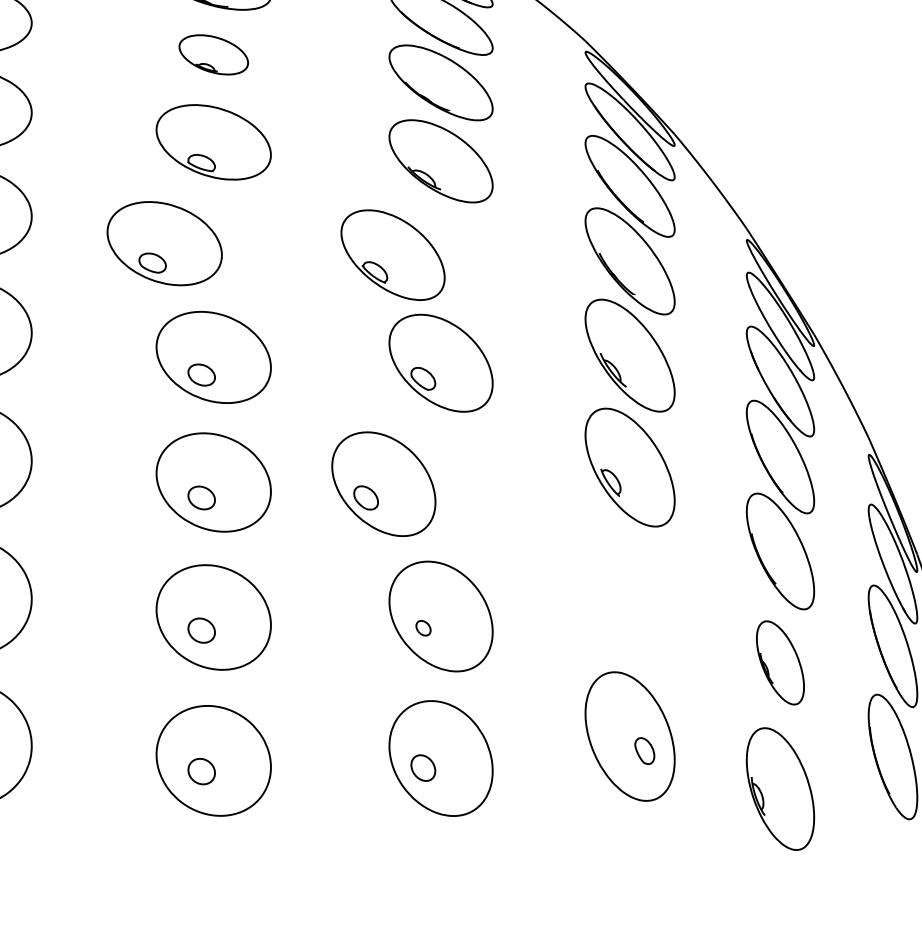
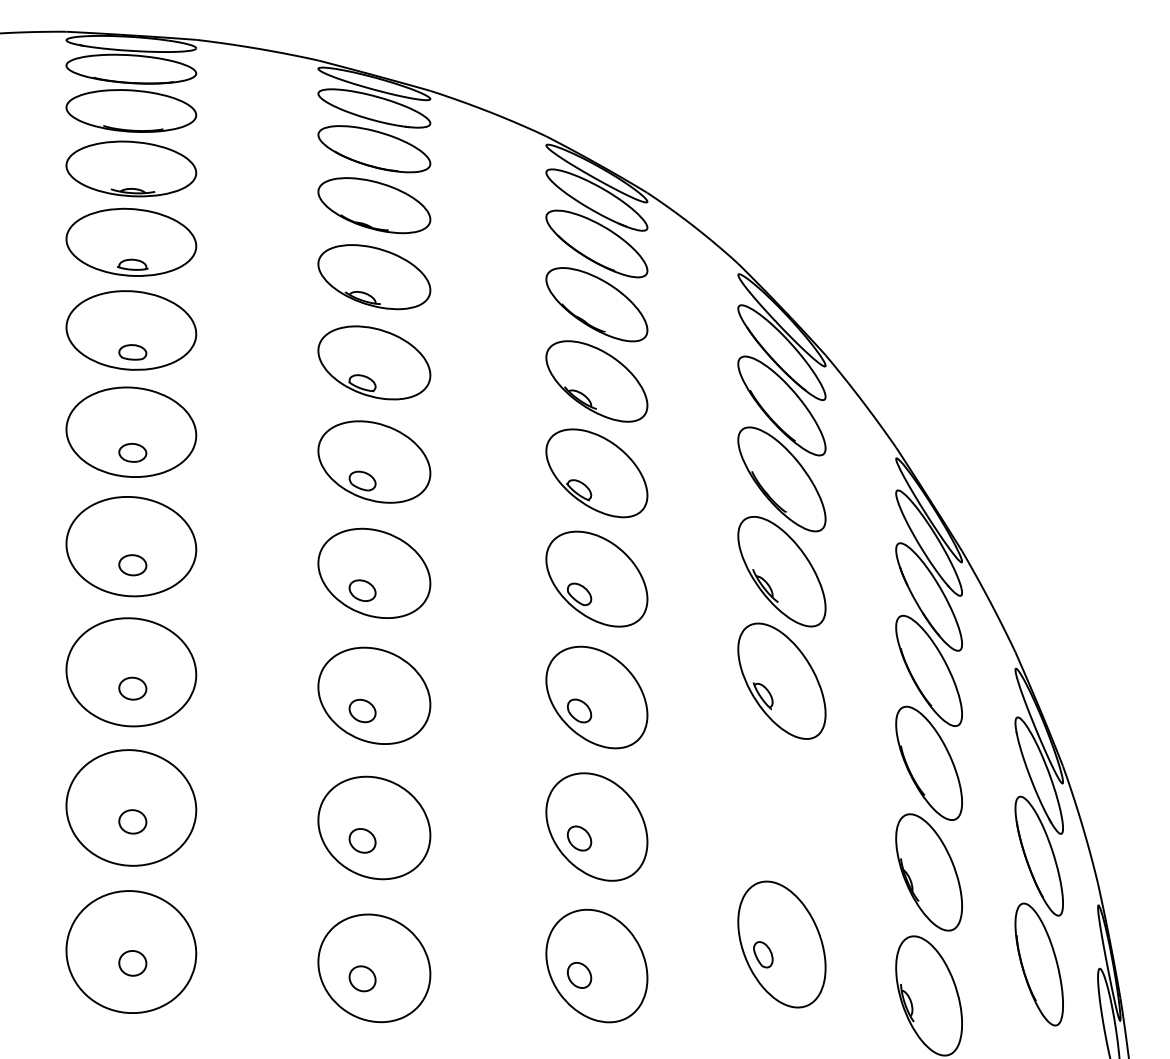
part: (213, 55) -> (374, 277), size x1.67
part: (164, 243) -> (374, 461), moved
part: (392, 255) -> (596, 473), moved
part: (383, 484) -> (596, 697), moved
part: (423, 628) -> (579, 838), size x1.67
part: (779, 662) -> (928, 872), size x1.43
part: (644, 750) -> (763, 954), moved

